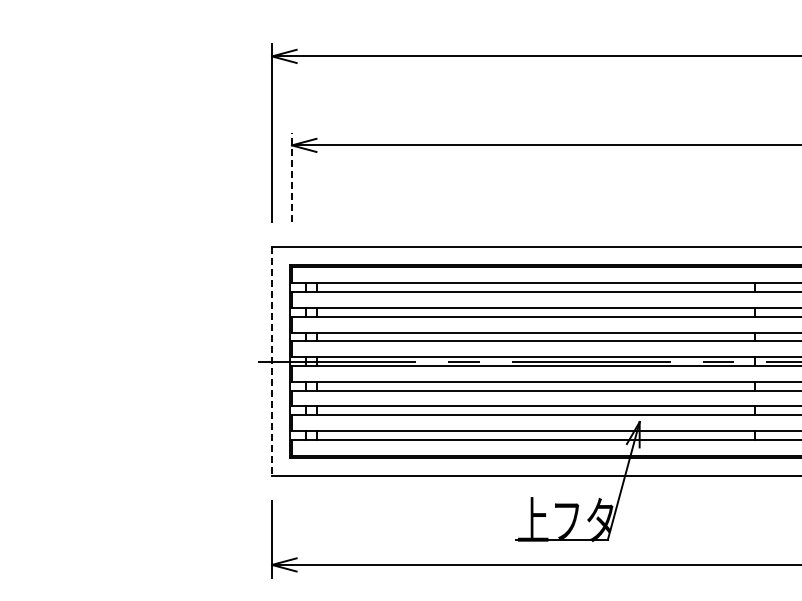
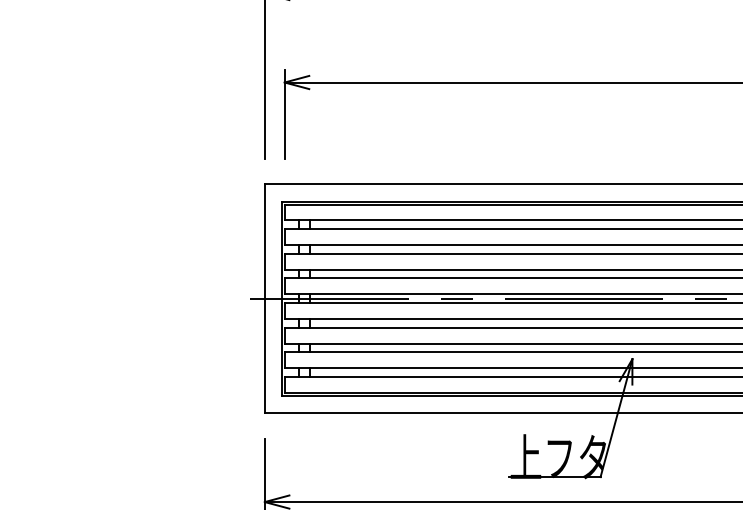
line: (291, 176) -> (284, 113), dashed -> solid
line: (272, 362) -> (265, 299), dashed -> solid

